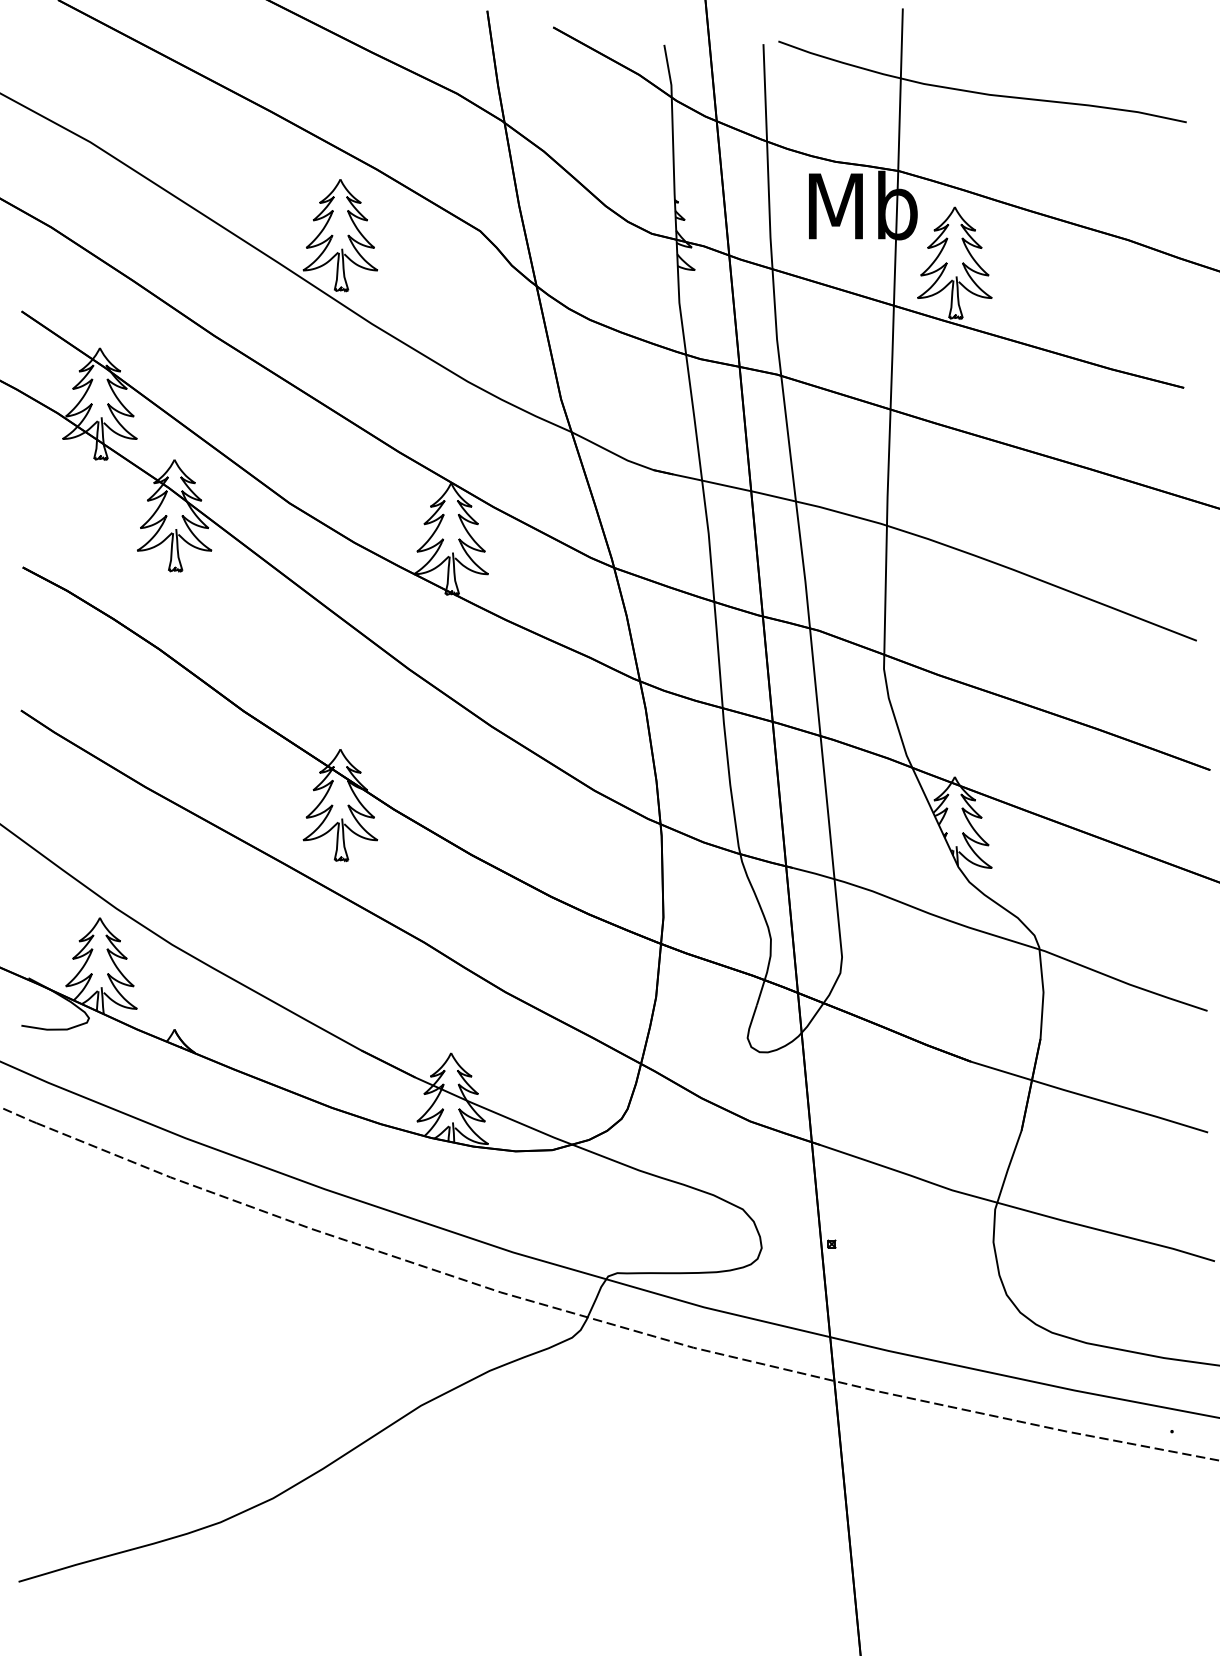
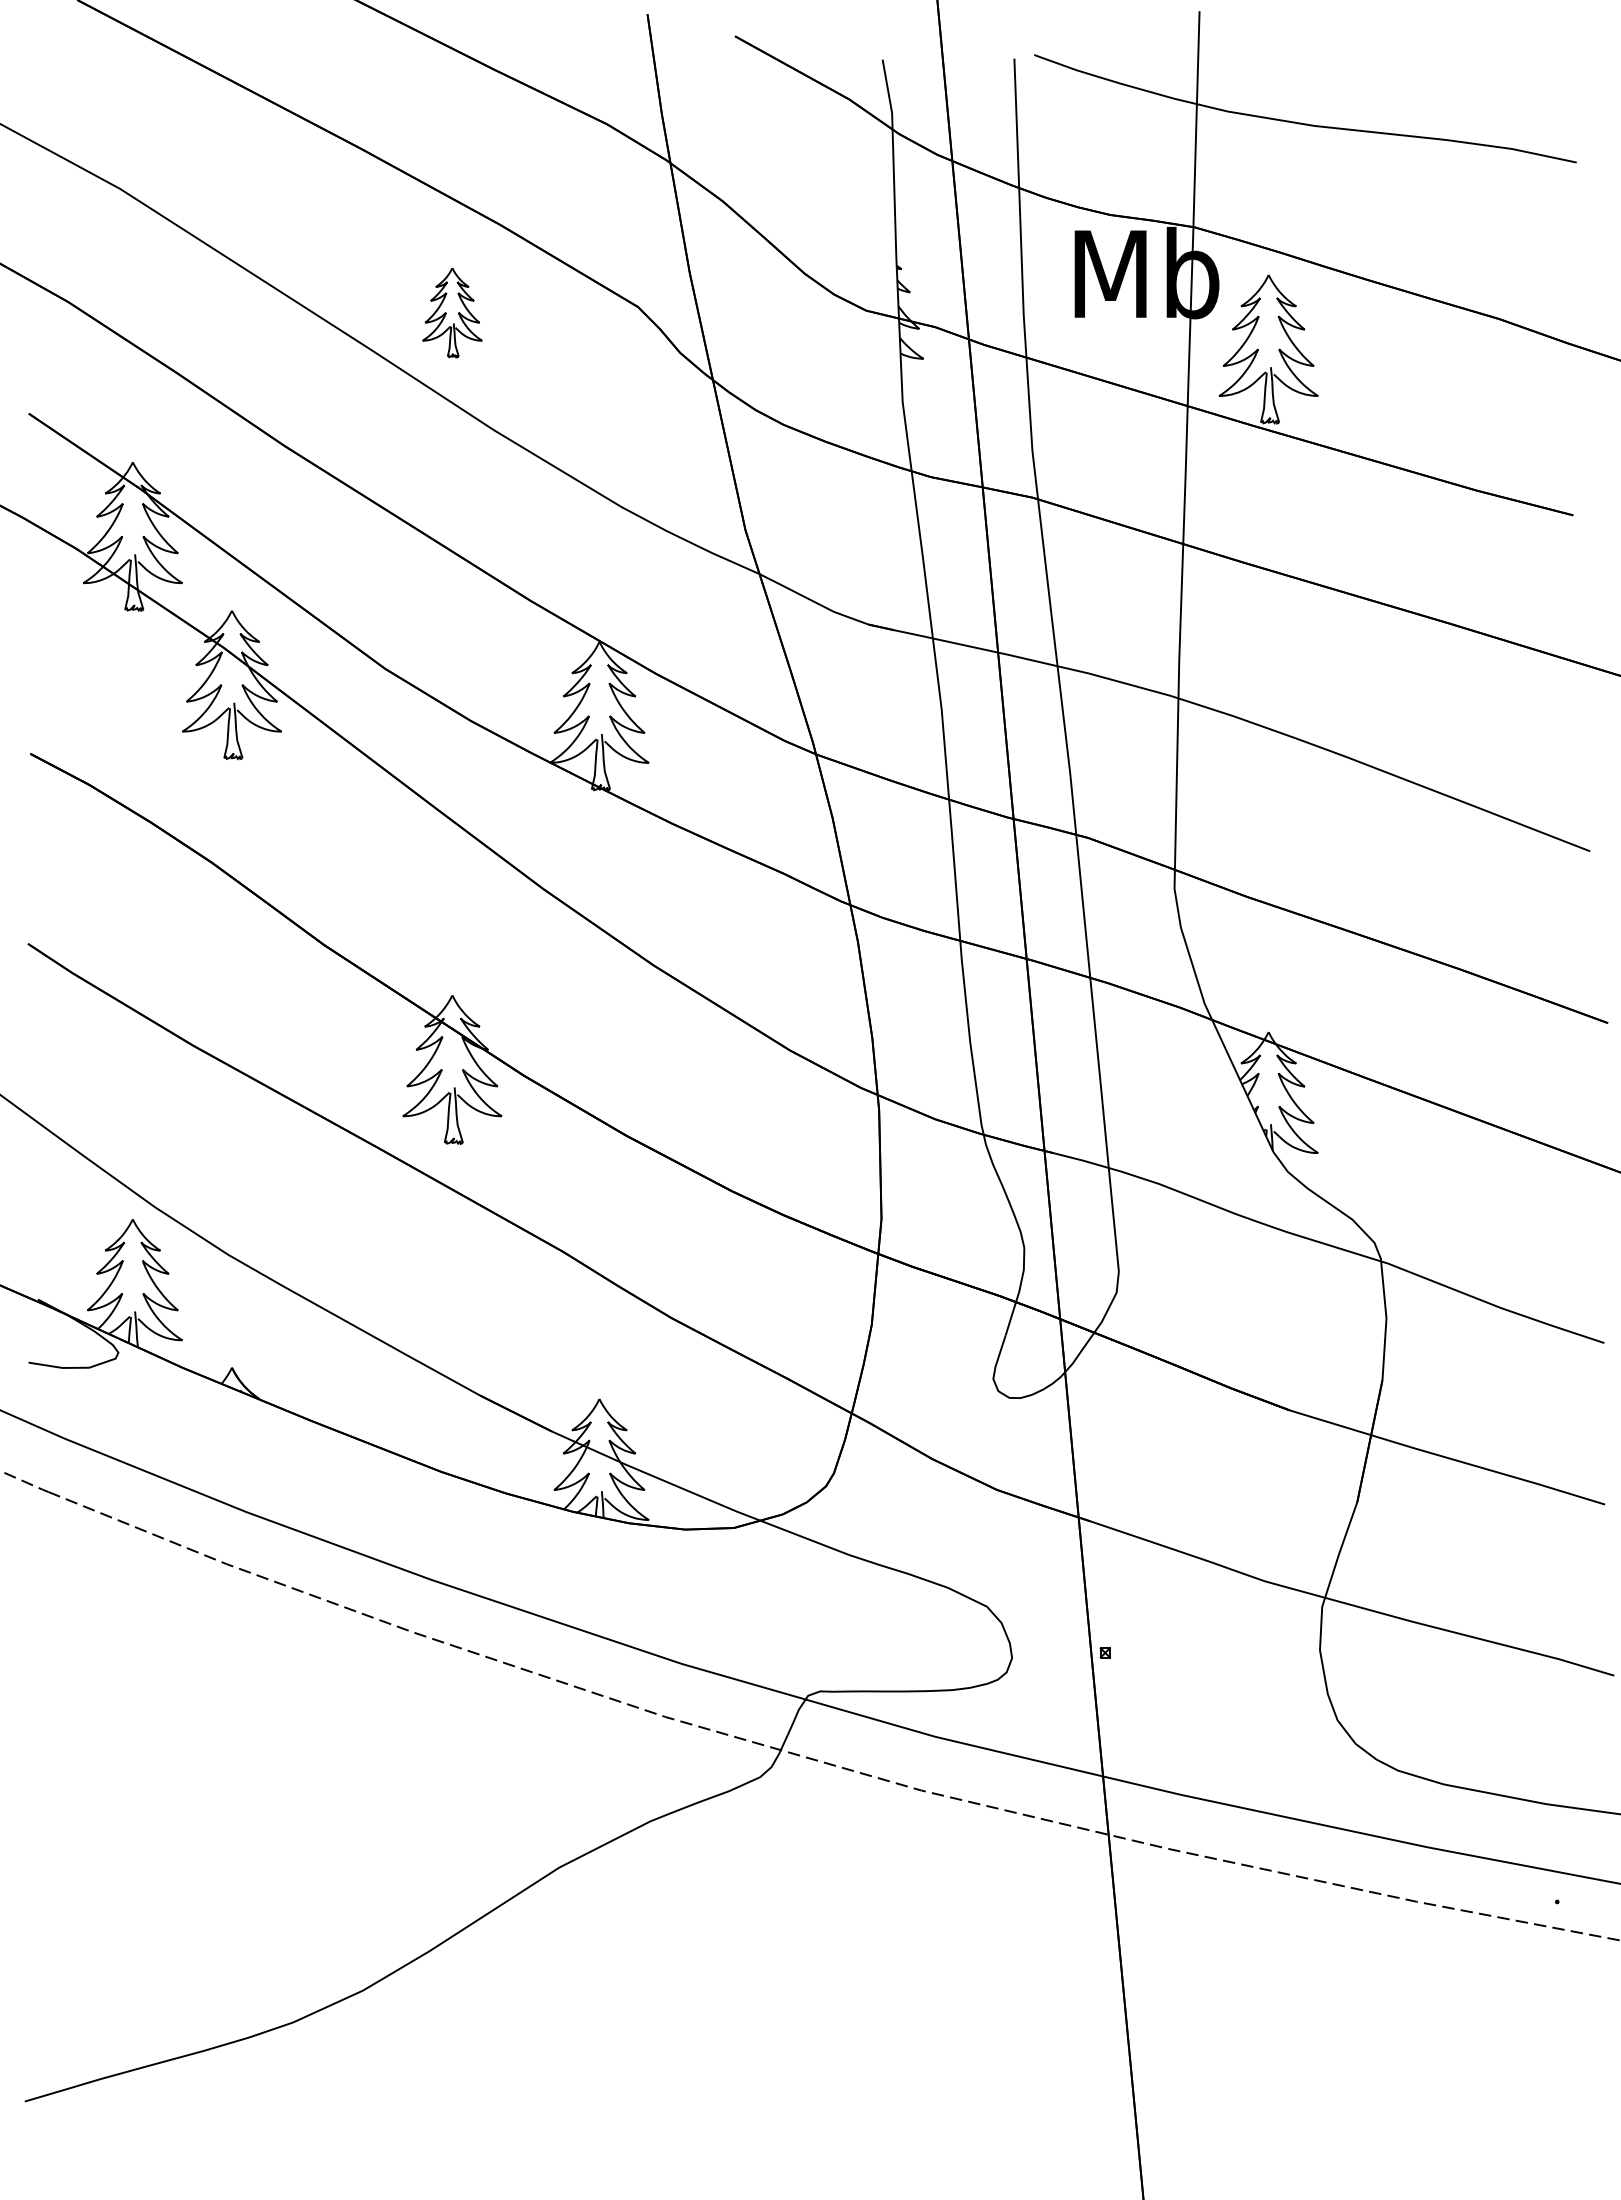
part: (340, 235) -> (452, 312), size x0.6

